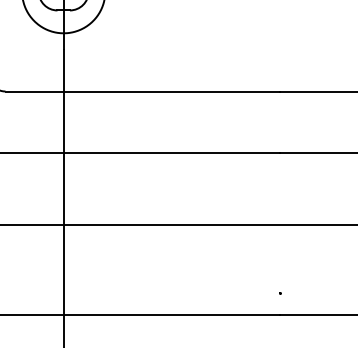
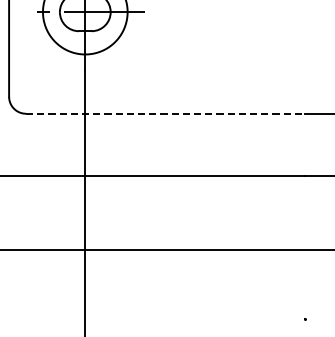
line: (143, 91) -> (166, 113), solid -> dashed

